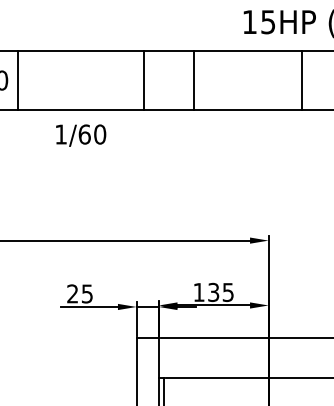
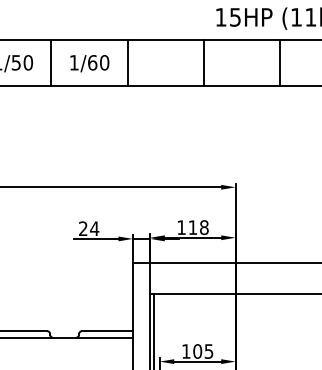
line: (17, 80) -> (51, 62), moved
line: (143, 80) -> (127, 62), moved
line: (193, 80) -> (203, 62), moved
line: (301, 80) -> (280, 62), moved
text: (80, 135) -> (89, 63), moved
text: (220, 292) -> (198, 227), 135 -> 118
text: (87, 293) -> (94, 228), 25 -> 24

